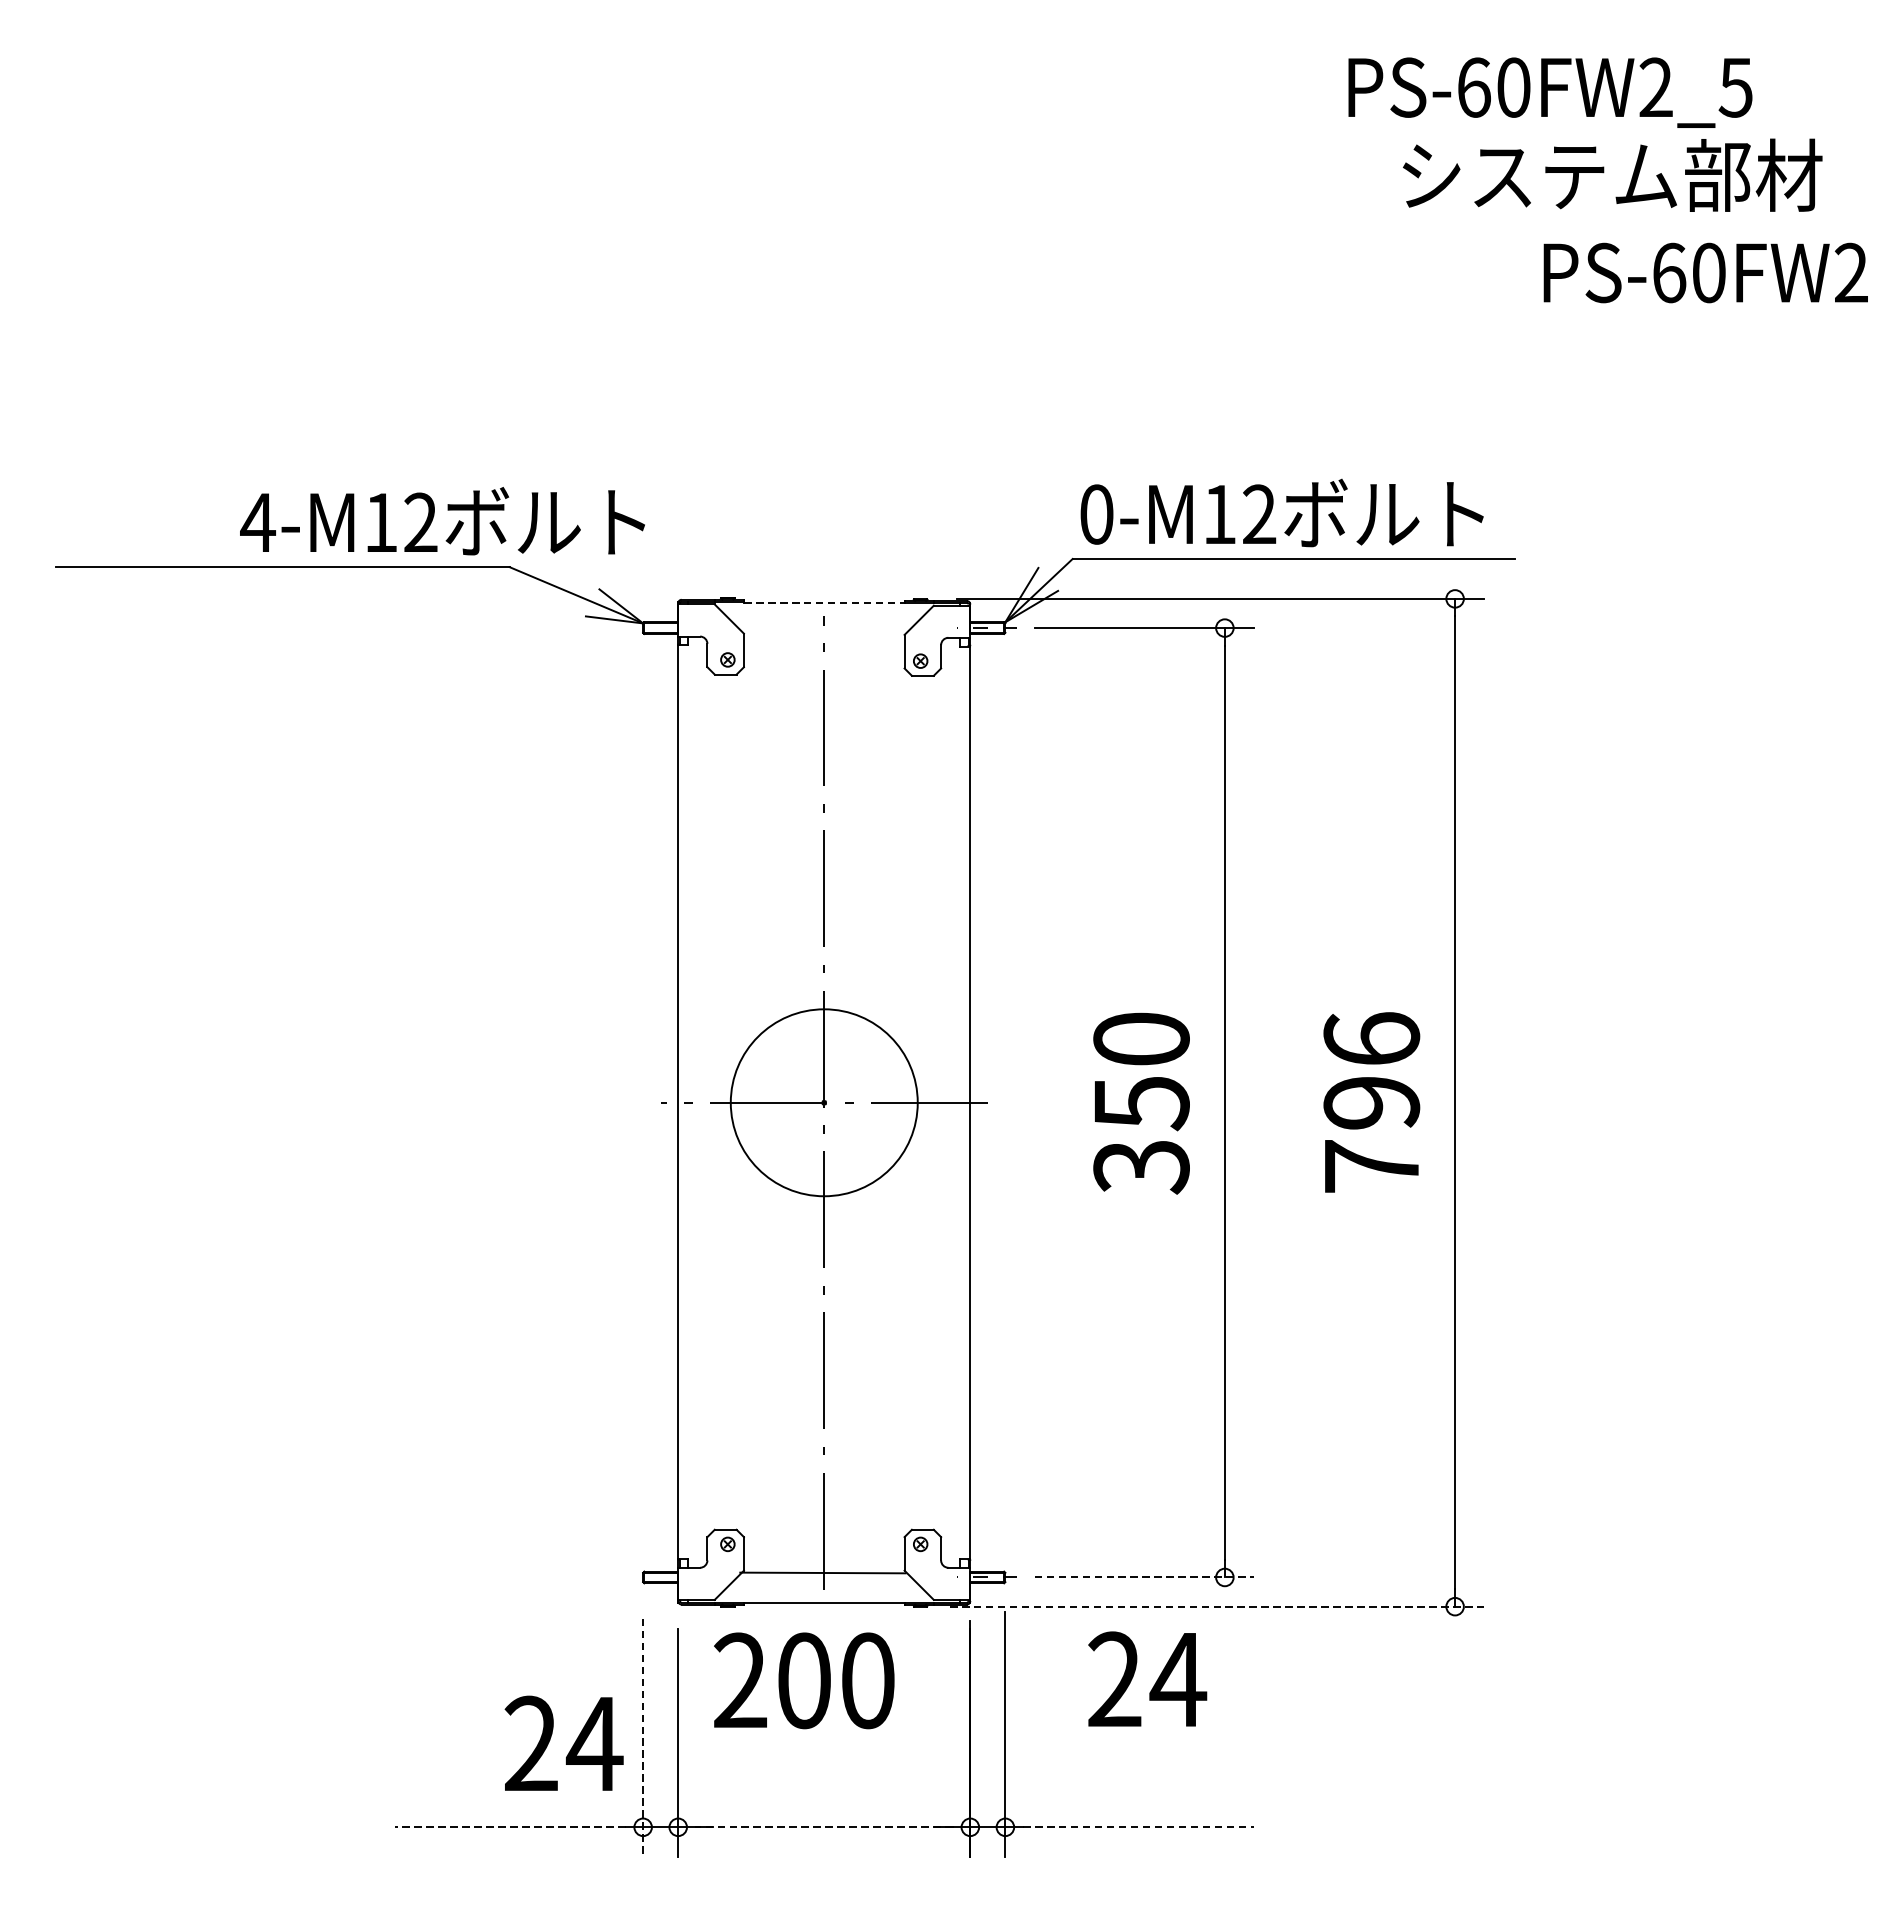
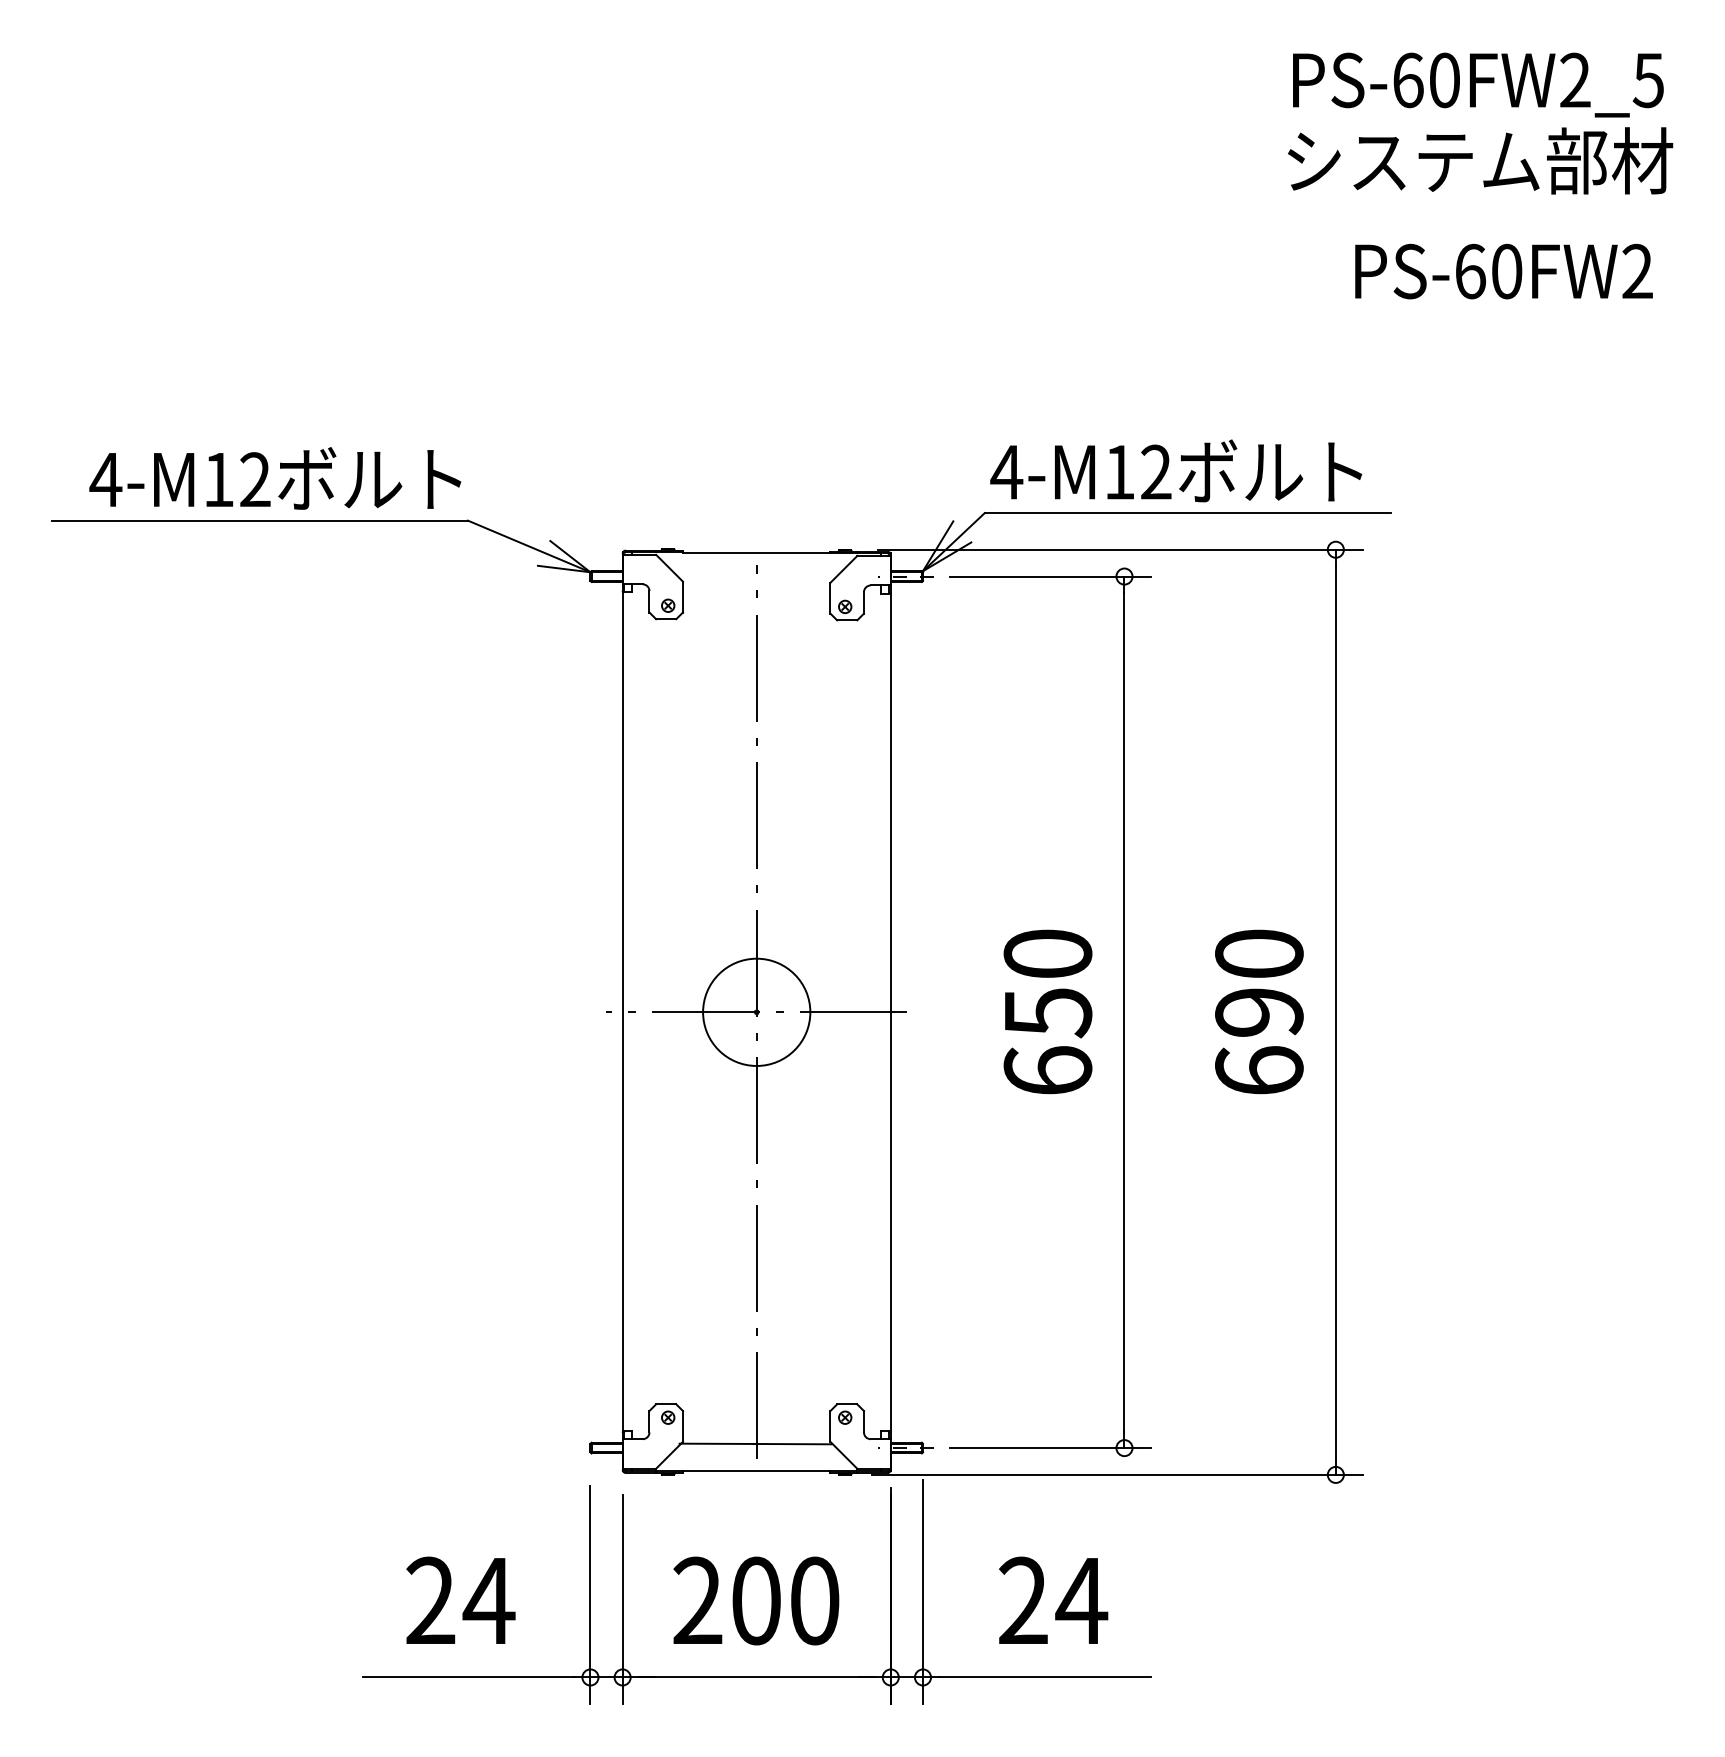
text: (1550, 92) -> (1478, 84), moved
text: (1705, 272) -> (1503, 271), moved
text: (1096, 514) -> (1006, 472), 0-M12 -> 4-M12
text: (442, 521) -> (275, 478), moved
line: (824, 602) -> (756, 553), dashed -> solid
circle: (824, 1101) -> (756, 1011), size x0.62
text: (1371, 1101) -> (1259, 1011), 796 -> 690
text: (1141, 1167) -> (1047, 1071), 350 -> 650
line: (1144, 1577) -> (1050, 1448), dashed -> solid
line: (1217, 1606) -> (1117, 1474), dashed -> solid
text: (1147, 1678) -> (1053, 1599), moved
text: (804, 1680) -> (756, 1600), moved
line: (643, 1738) -> (590, 1595), dashed -> solid
text: (563, 1742) -> (460, 1599), moved
line: (510, 1827) -> (468, 1677), dashed -> solid
line: (824, 1827) -> (756, 1677), dashed -> solid
line: (1138, 1827) -> (1045, 1677), dashed -> solid

